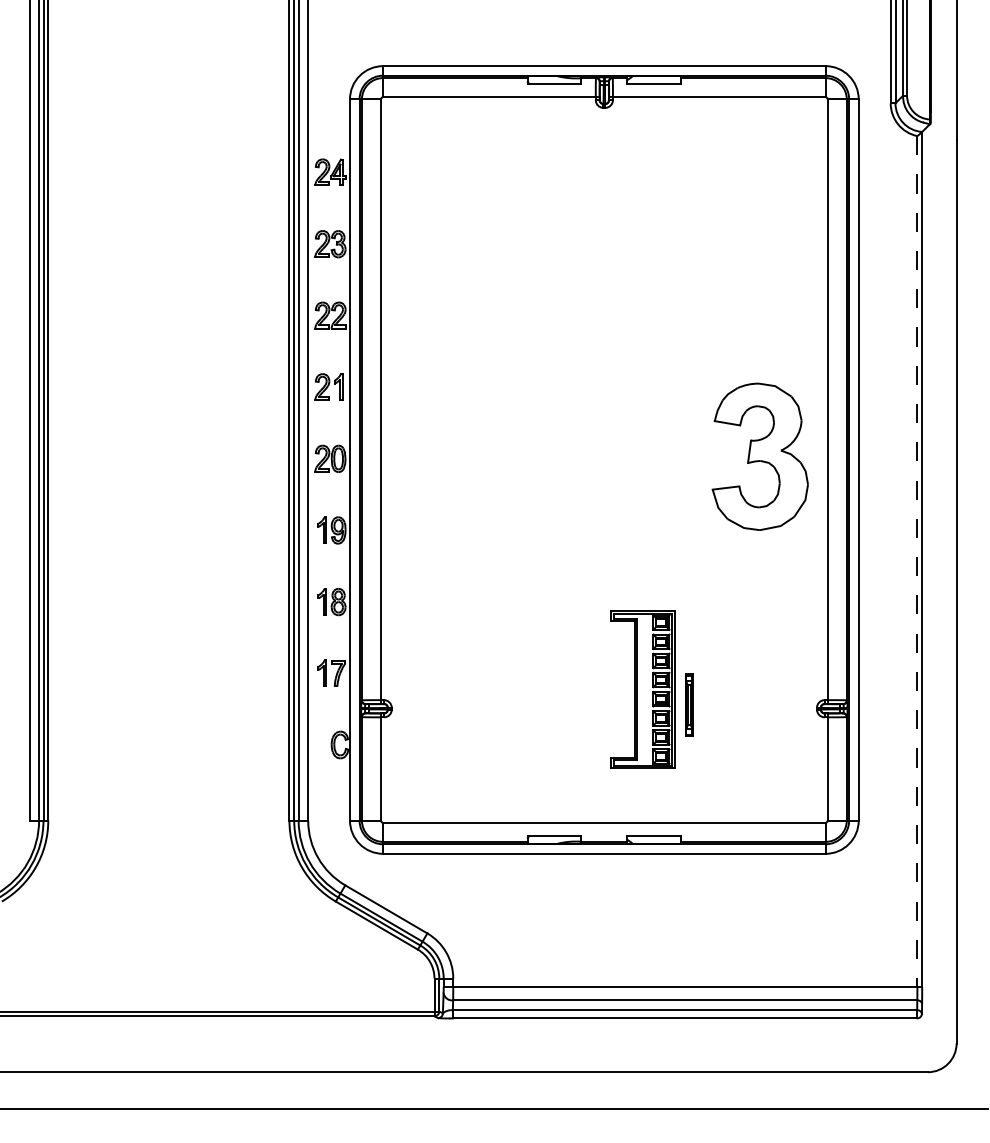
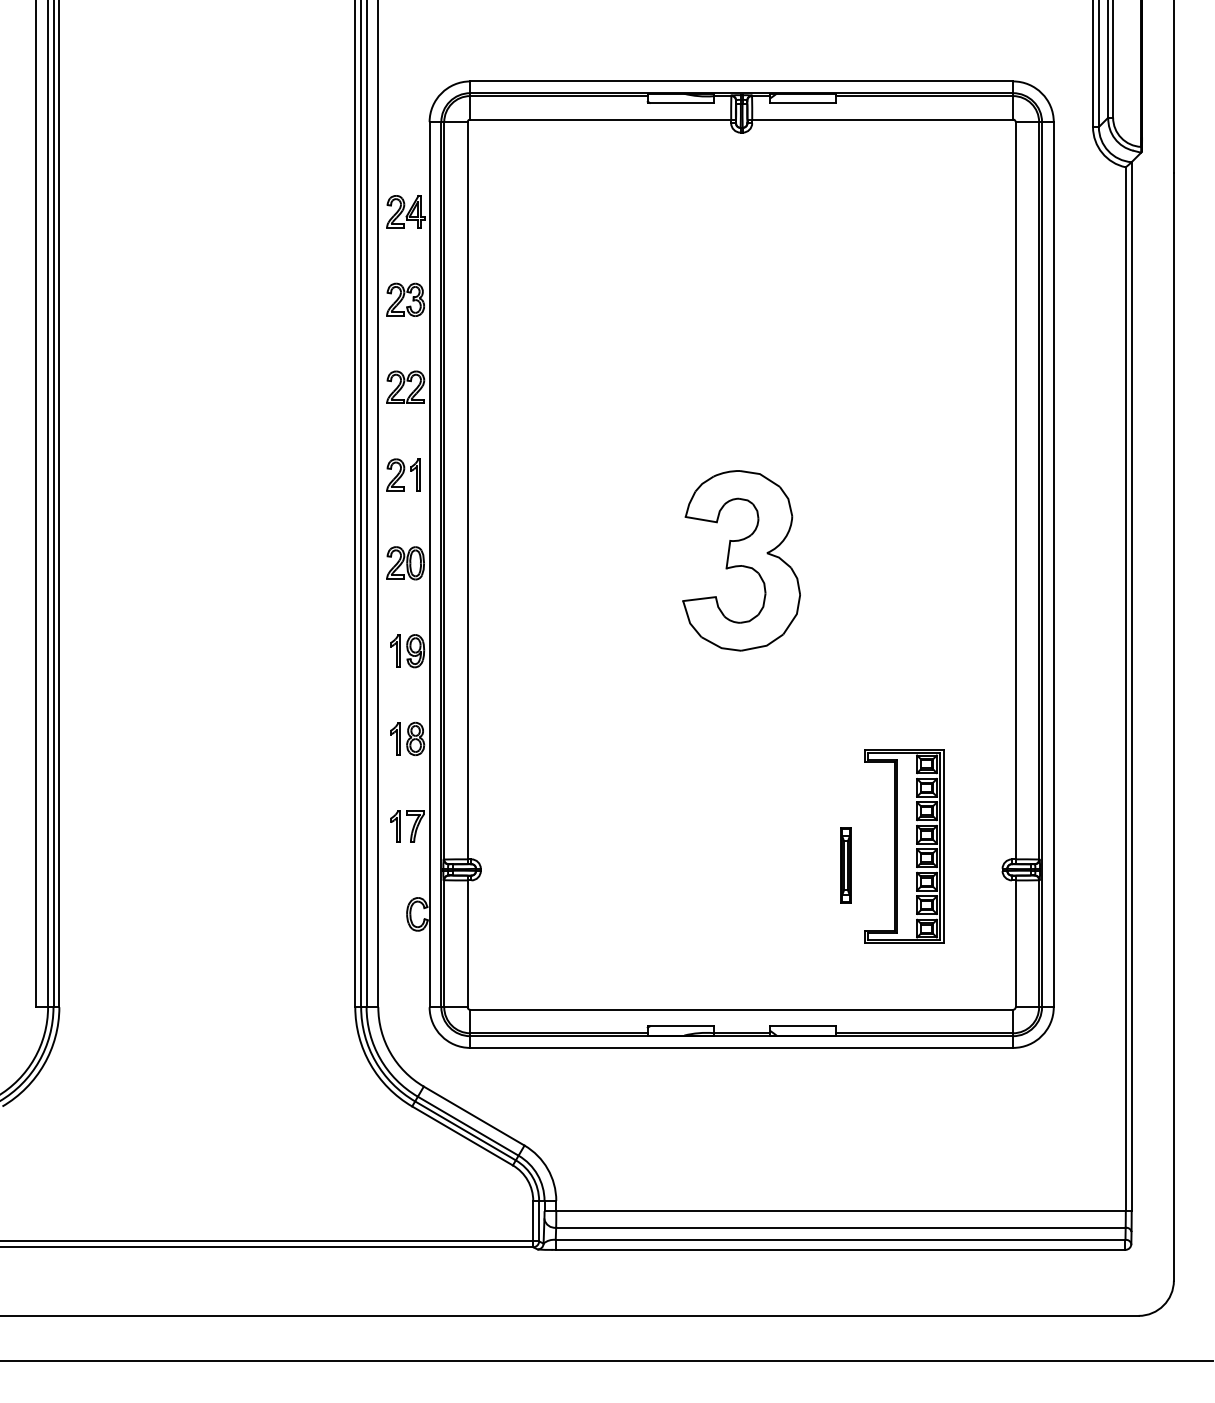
part: (759, 456) -> (740, 560), moved
line: (917, 562) -> (1125, 690), dashed -> solid
part: (642, 689) -> (903, 846), moved

